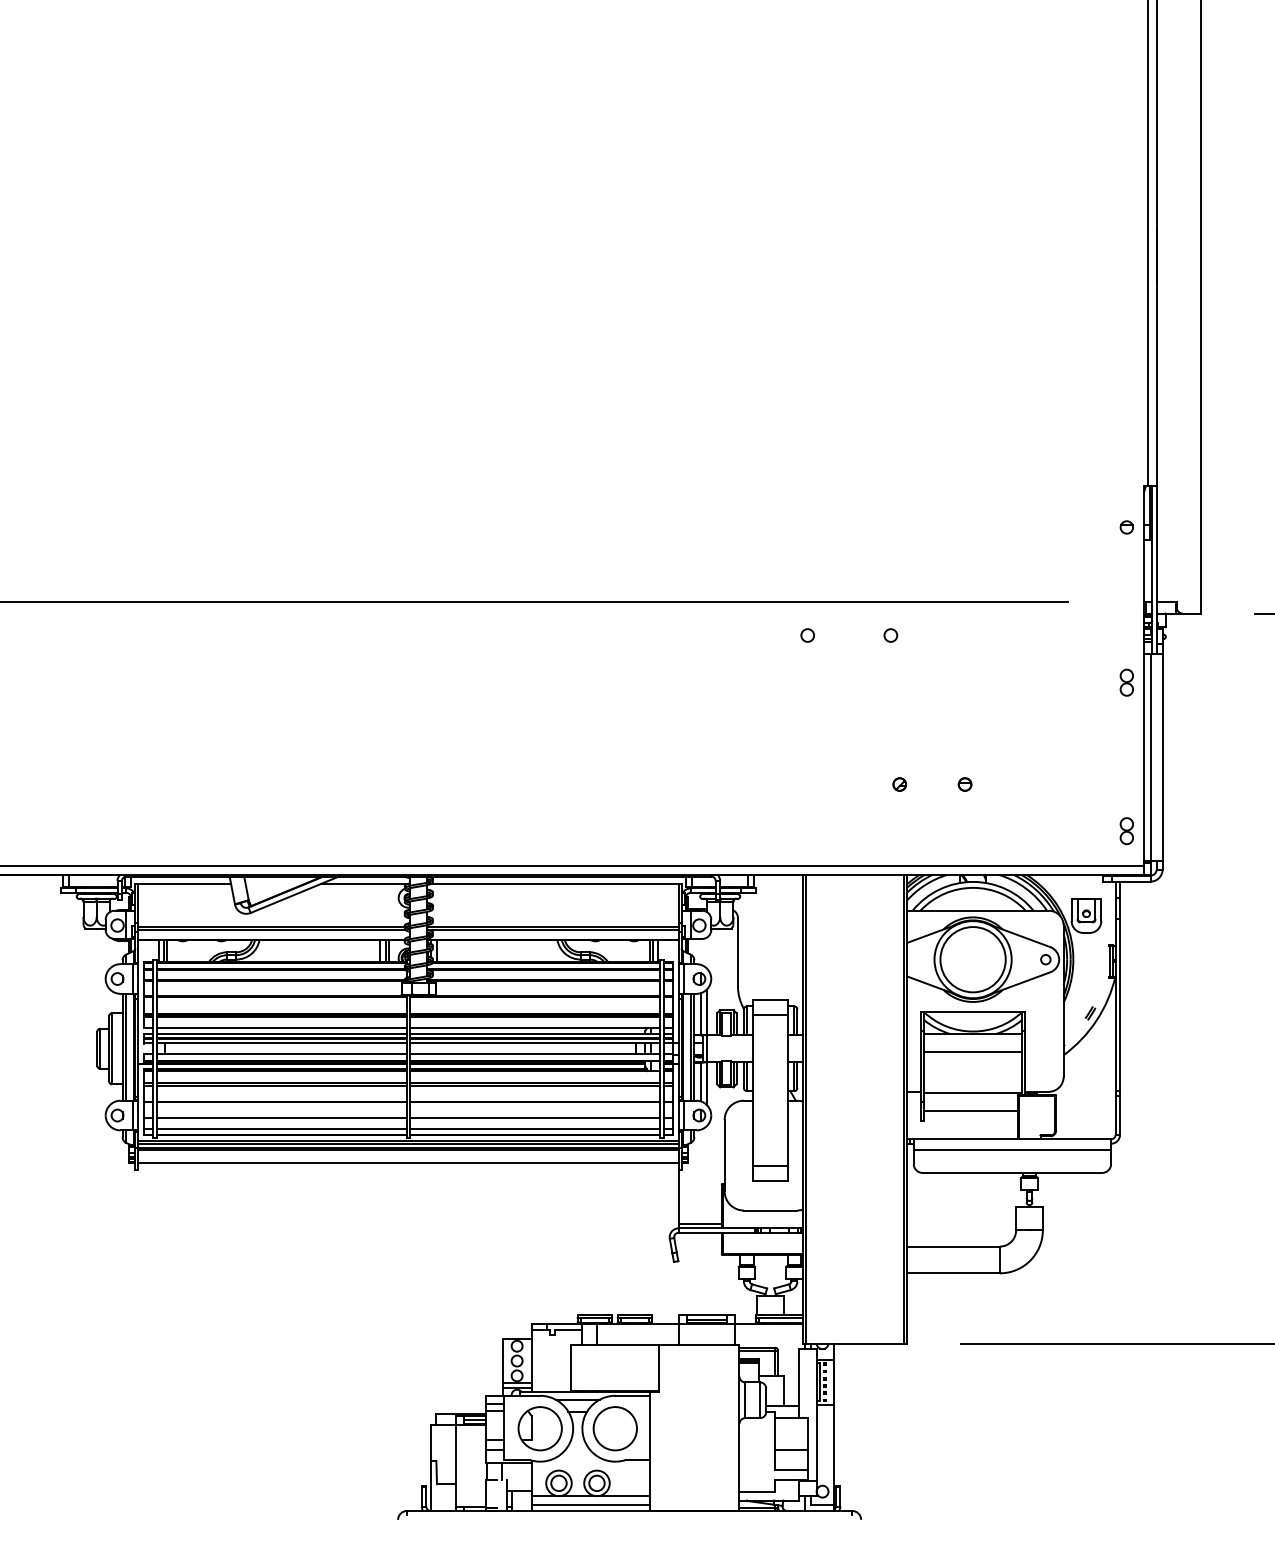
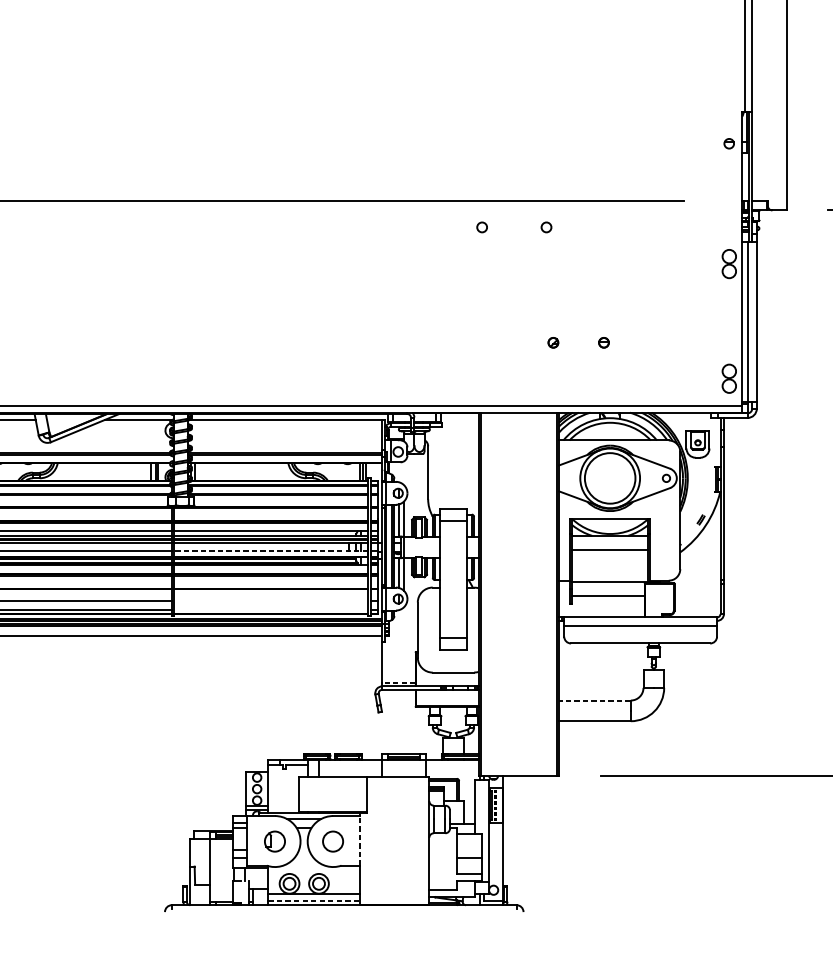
part: (1126, 682) -> (728, 263), size x1.4
part: (1126, 831) -> (728, 379), size x1.4
line: (535, 1053) -> (271, 551), solid -> dashed
line: (535, 1118) -> (271, 601), removed
line: (535, 1129) -> (271, 609), removed
line: (700, 1223) -> (399, 682), solid -> dashed
line: (953, 1246) -> (595, 700), solid -> dashed
line: (650, 1427) -> (360, 840), solid -> dashed
part: (539, 1428) -> (274, 841), size x0.6
circle: (614, 1428) -> (332, 841), size x0.6
line: (591, 1505) -> (314, 900), solid -> dashed

